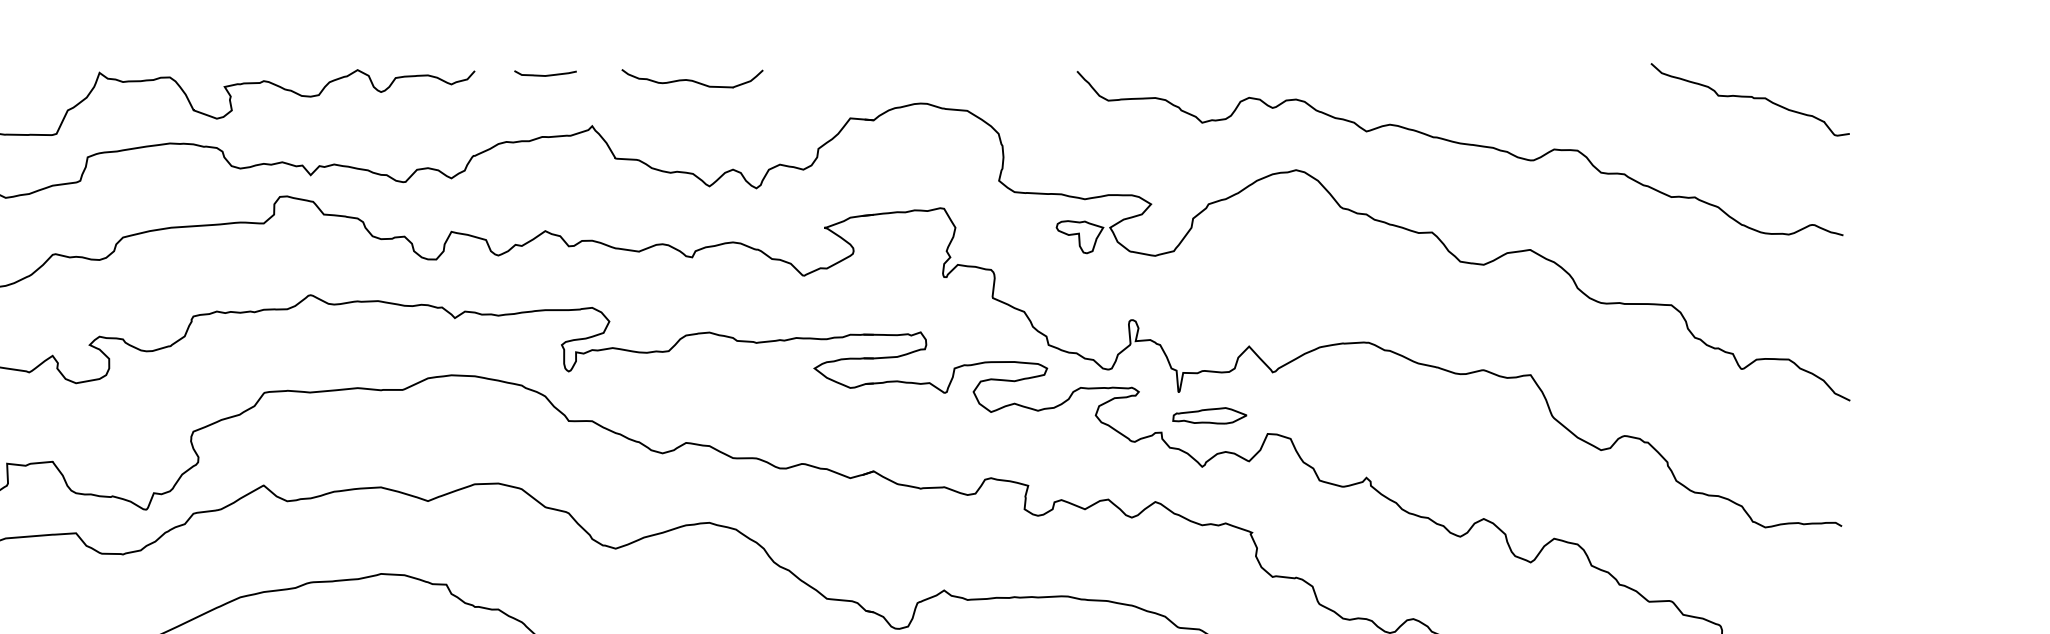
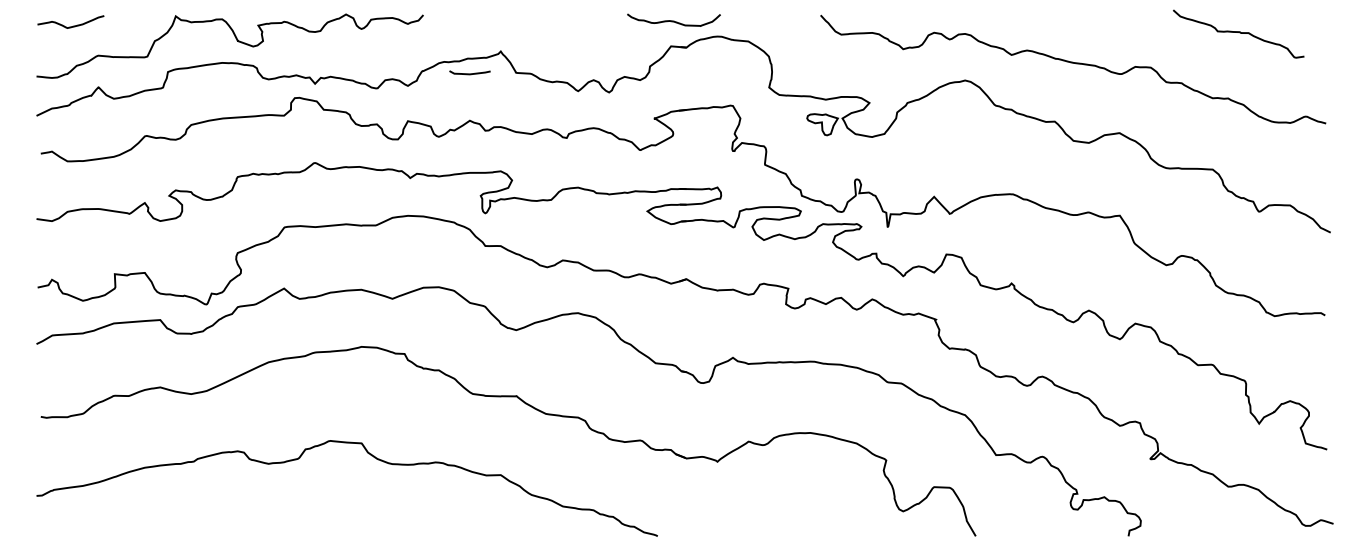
curve: (544, 74) -> (469, 73), moved
curve: (691, 79) -> (673, 20), moved
curve: (1749, 97) -> (1238, 32), moved
part: (1208, 415) -> (907, 242), removed

